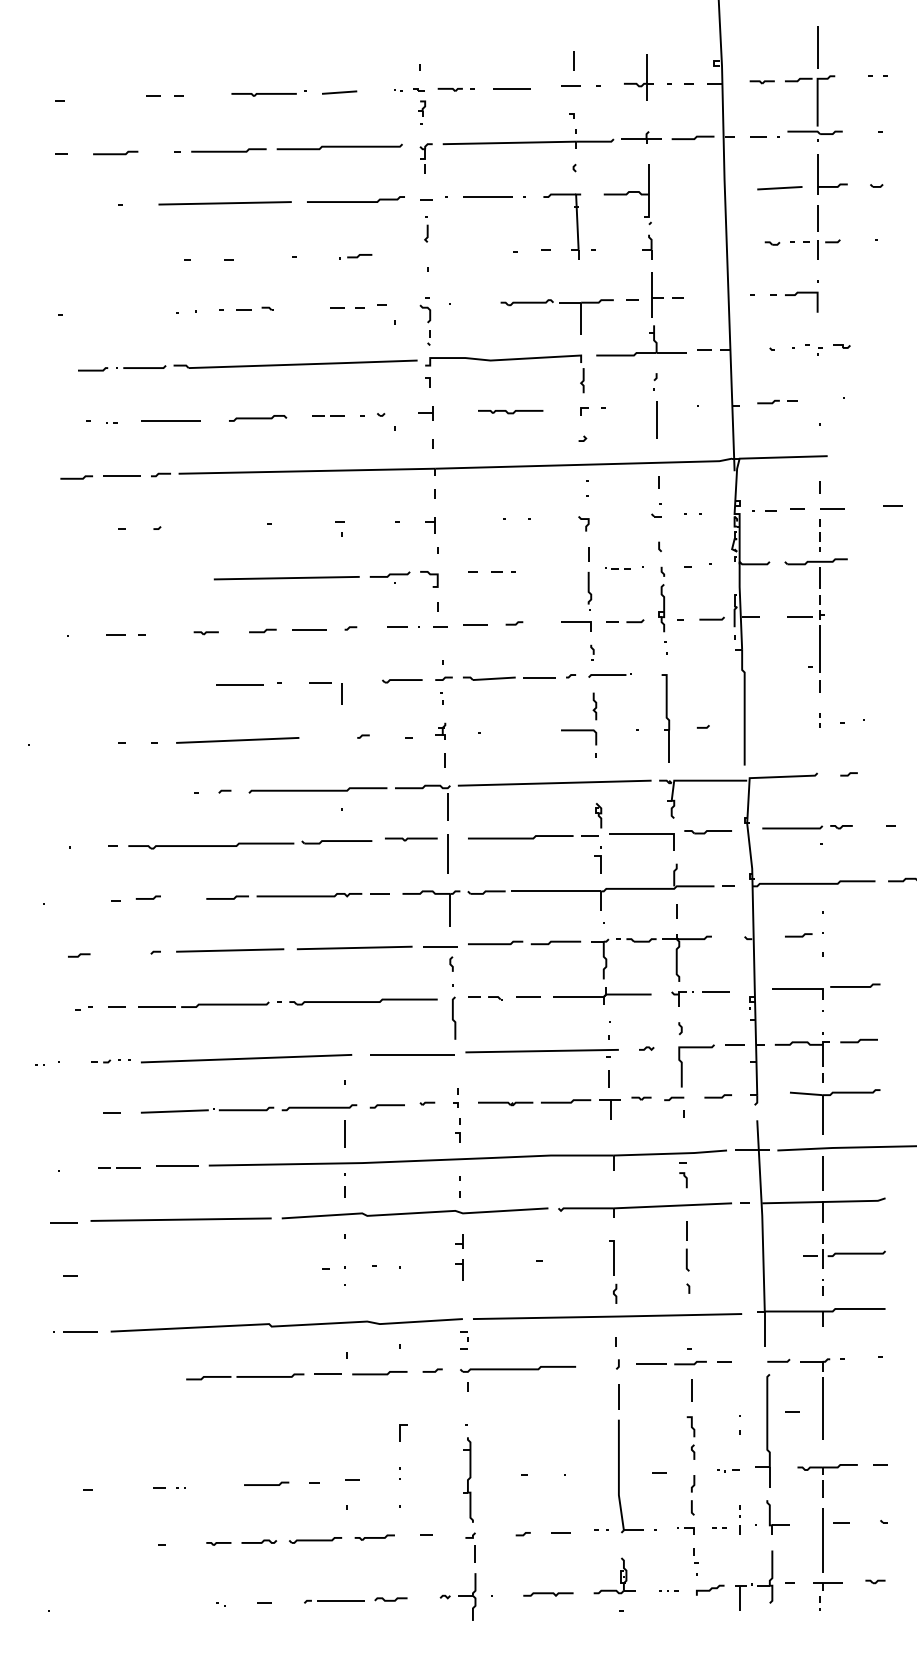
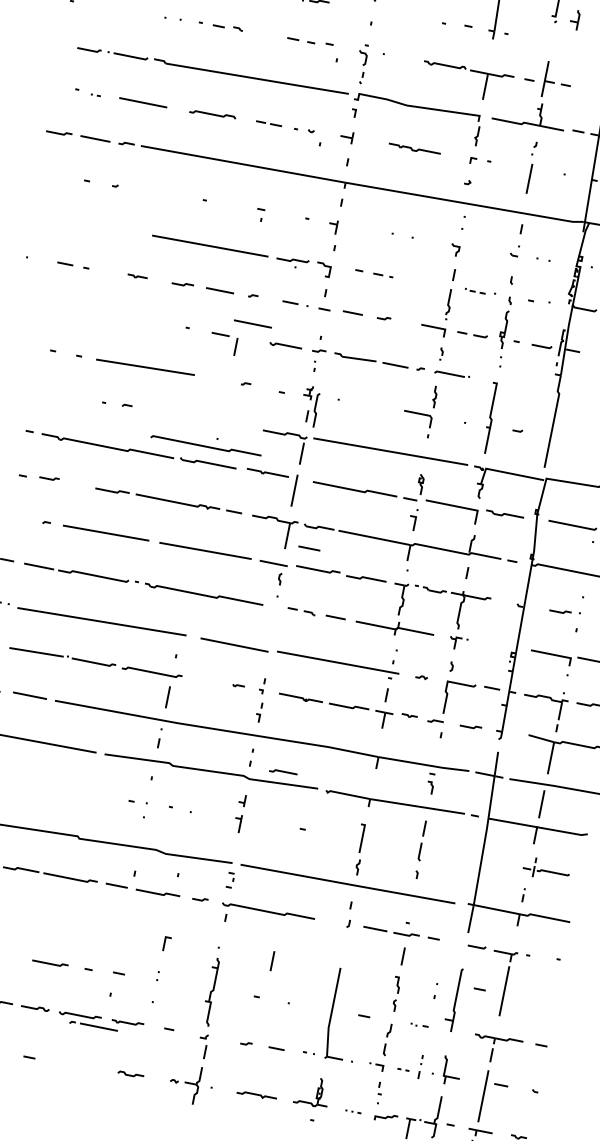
part: (647, 246) -> (575, 19), moved
line: (239, 684) -> (252, 323), moved
line: (317, 790) -> (205, 446), moved
line: (715, 991) -> (309, 548), moved
line: (453, 1017) -> (315, 409), moved
line: (386, 1106) -> (282, 772), moved
part: (844, 1251) -> (546, 870), size x0.7
line: (618, 1396) -> (272, 960), moved
part: (762, 1430) -> (453, 999), size x0.7
part: (334, 1601) -> (93, 1026), moved

